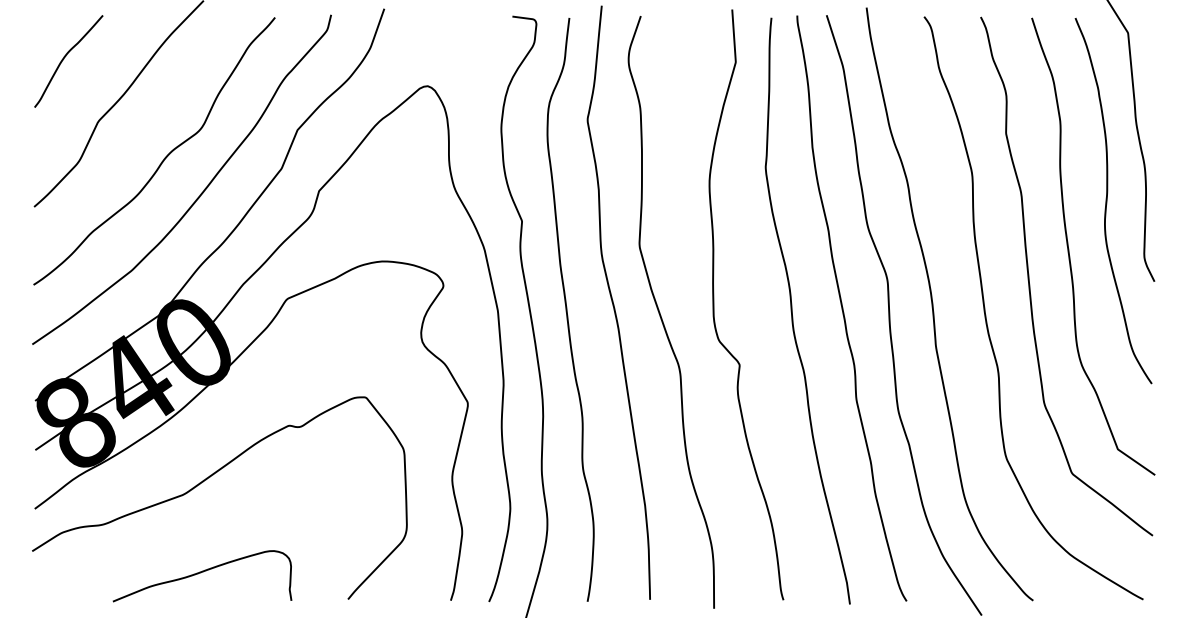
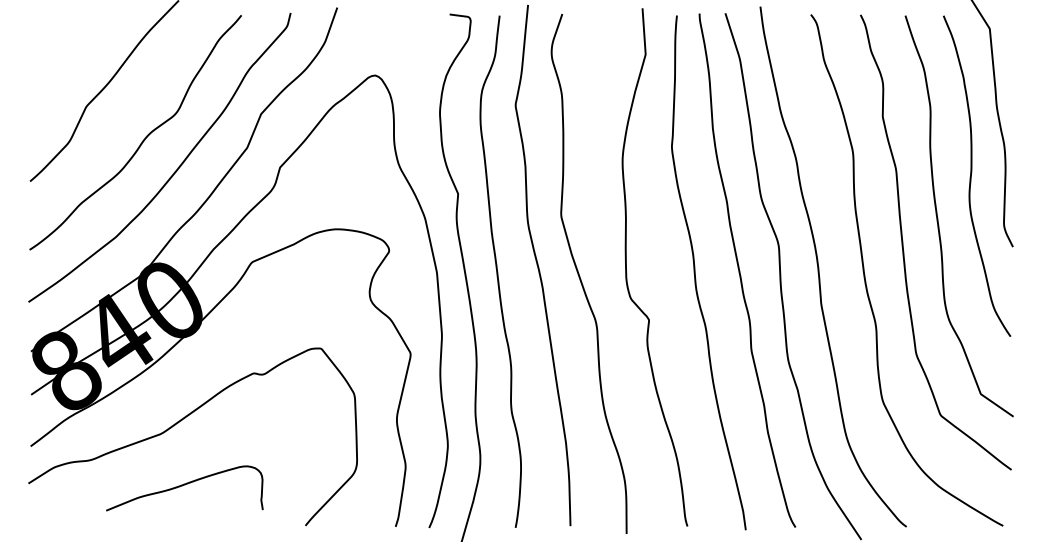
curve: (64, 59) -> (56, 52), removed
curve: (199, 574) -> (182, 486), moved

